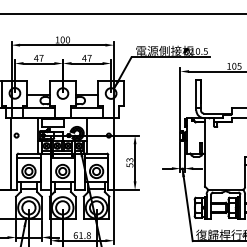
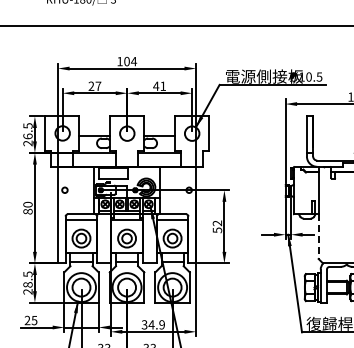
text: (67, 39) -> (133, 61), 100 -> 104
text: (36, 57) -> (91, 85), 47 -> 27
text: (89, 57) -> (162, 85), 47 -> 41
text: (129, 160) -> (217, 223), 53 -> 52
line: (204, 170) -> (318, 237), solid -> dashed
text: (81, 235) -> (152, 324), 61.8 -> 34.9

